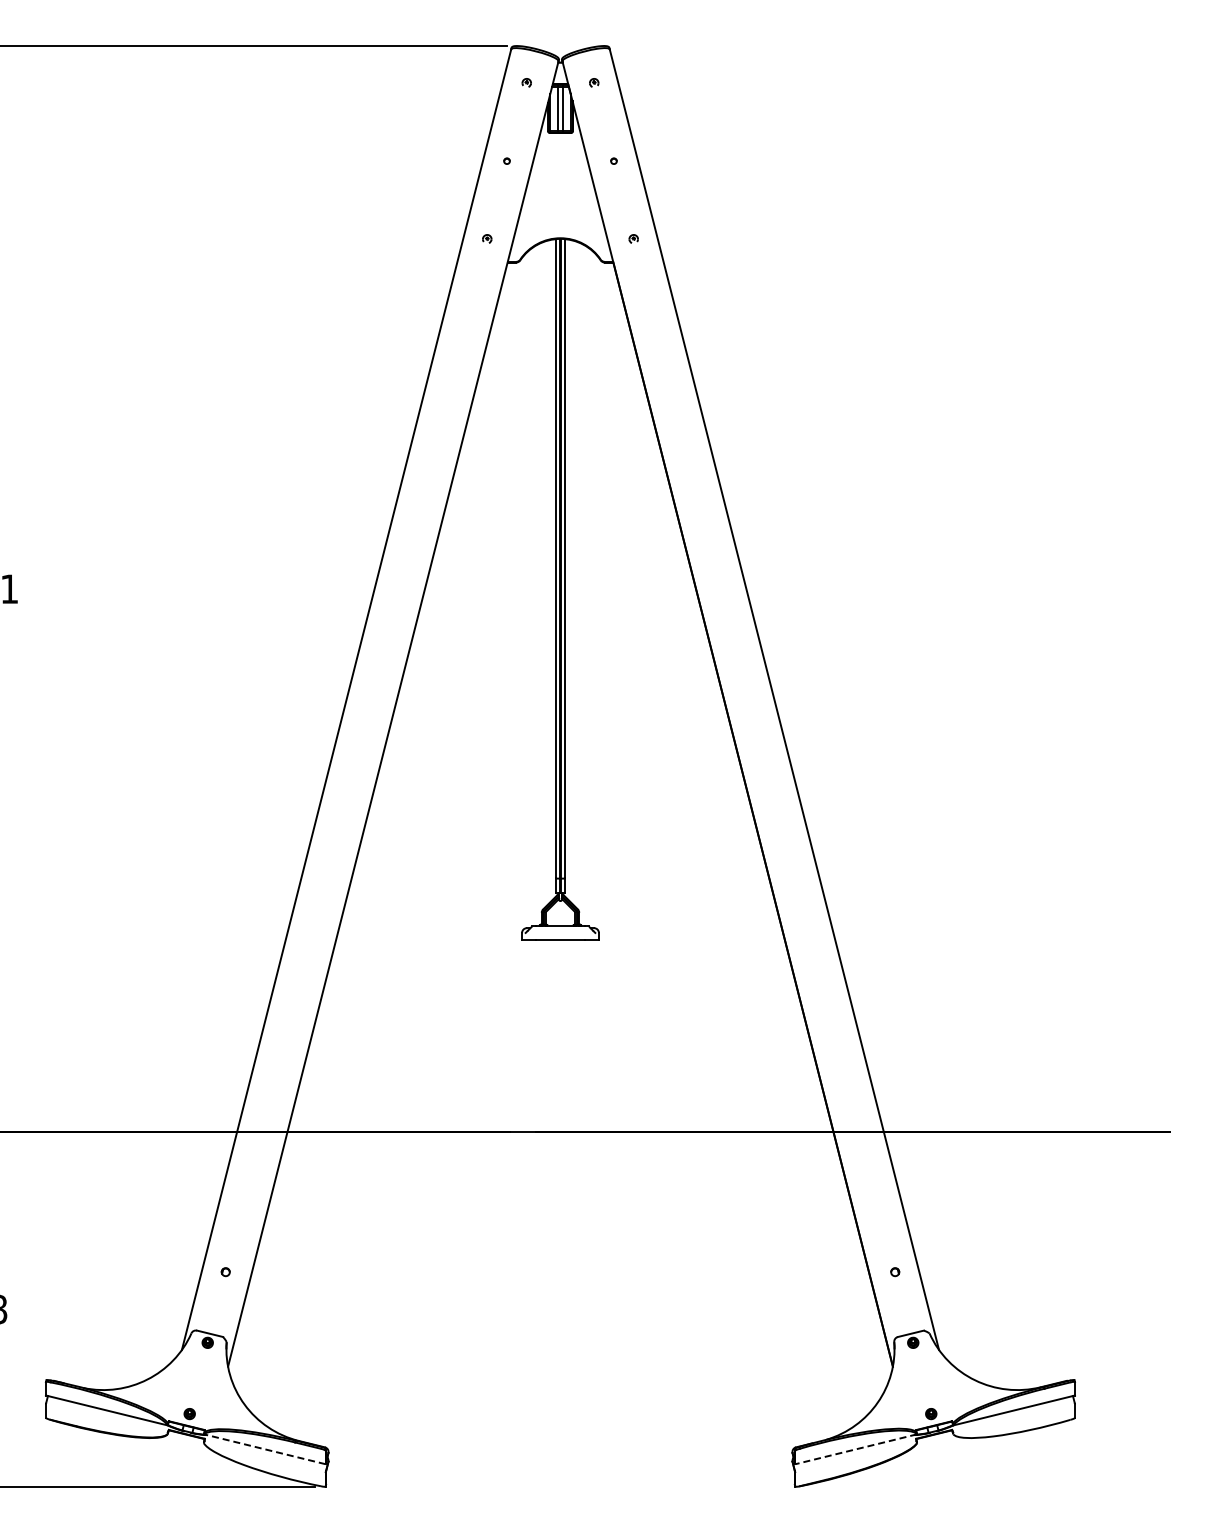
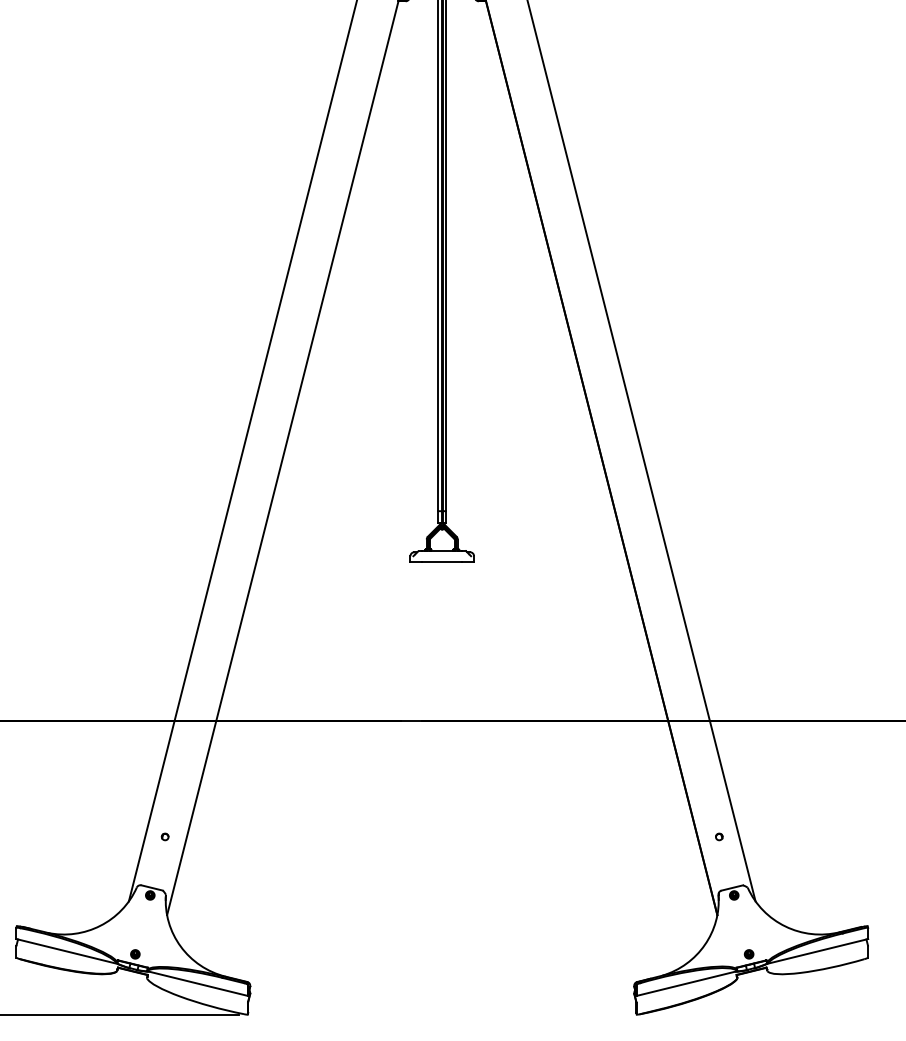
line: (264, 1449) -> (197, 983), dashed -> solid
line: (856, 1449) -> (687, 983), dashed -> solid

